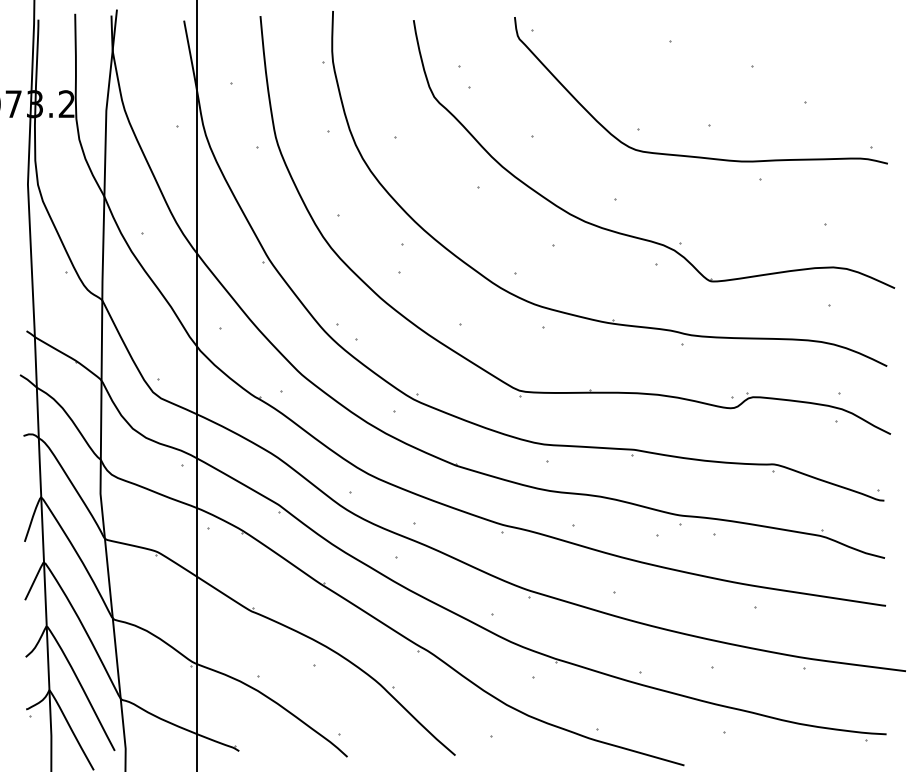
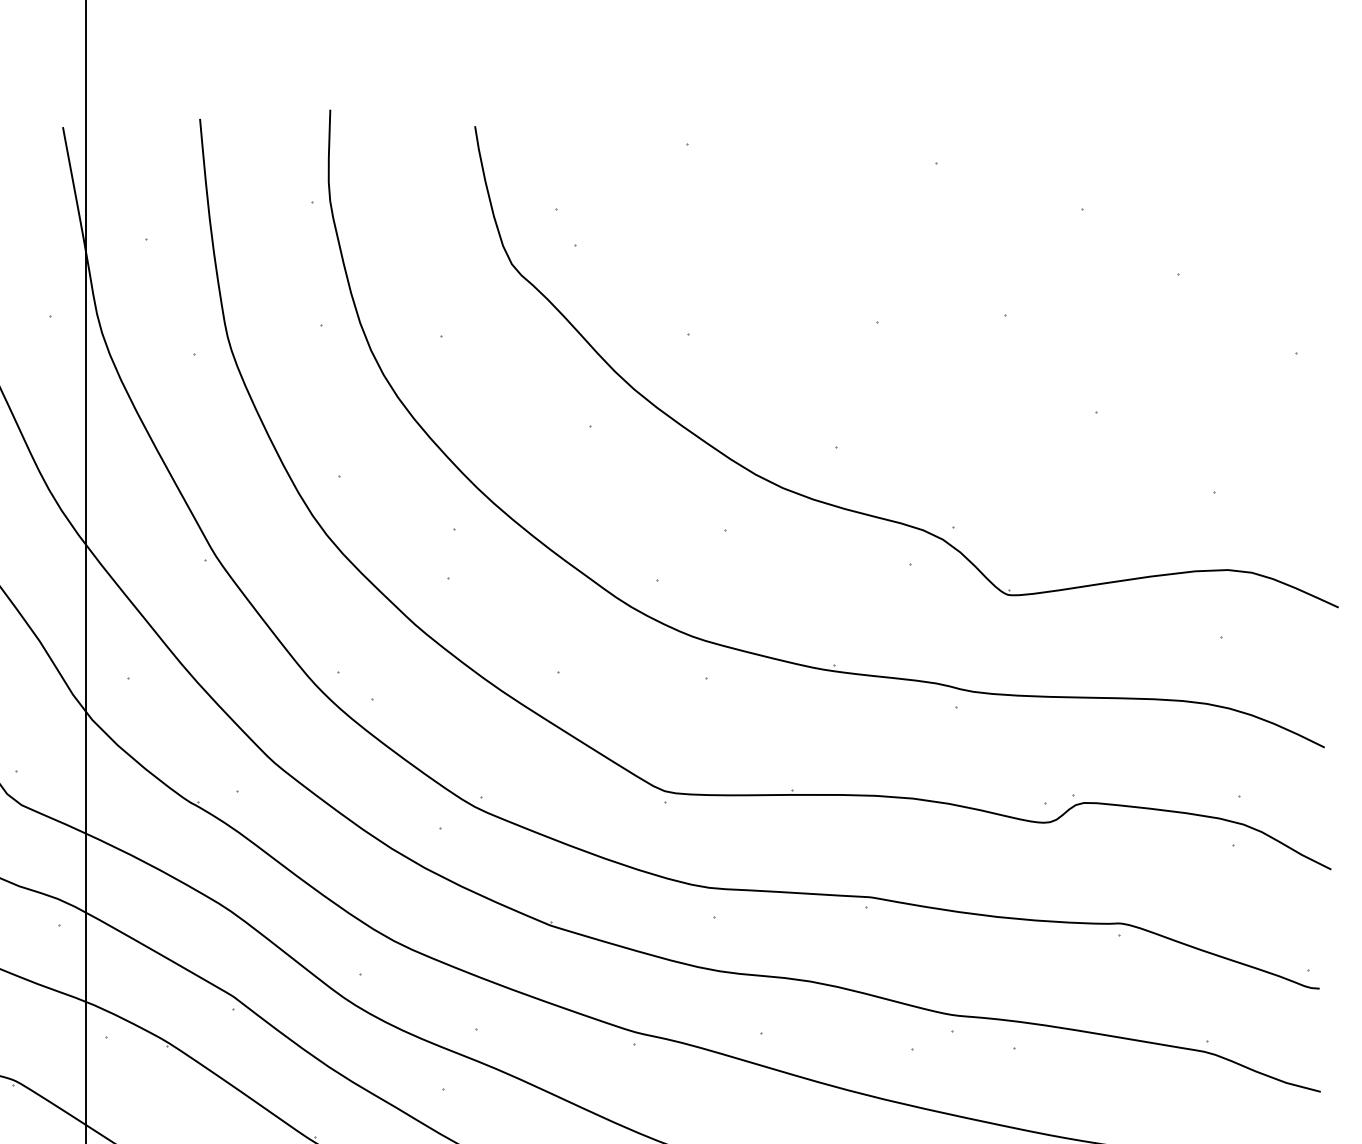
curve: (692, 155) -> (975, 369), removed

